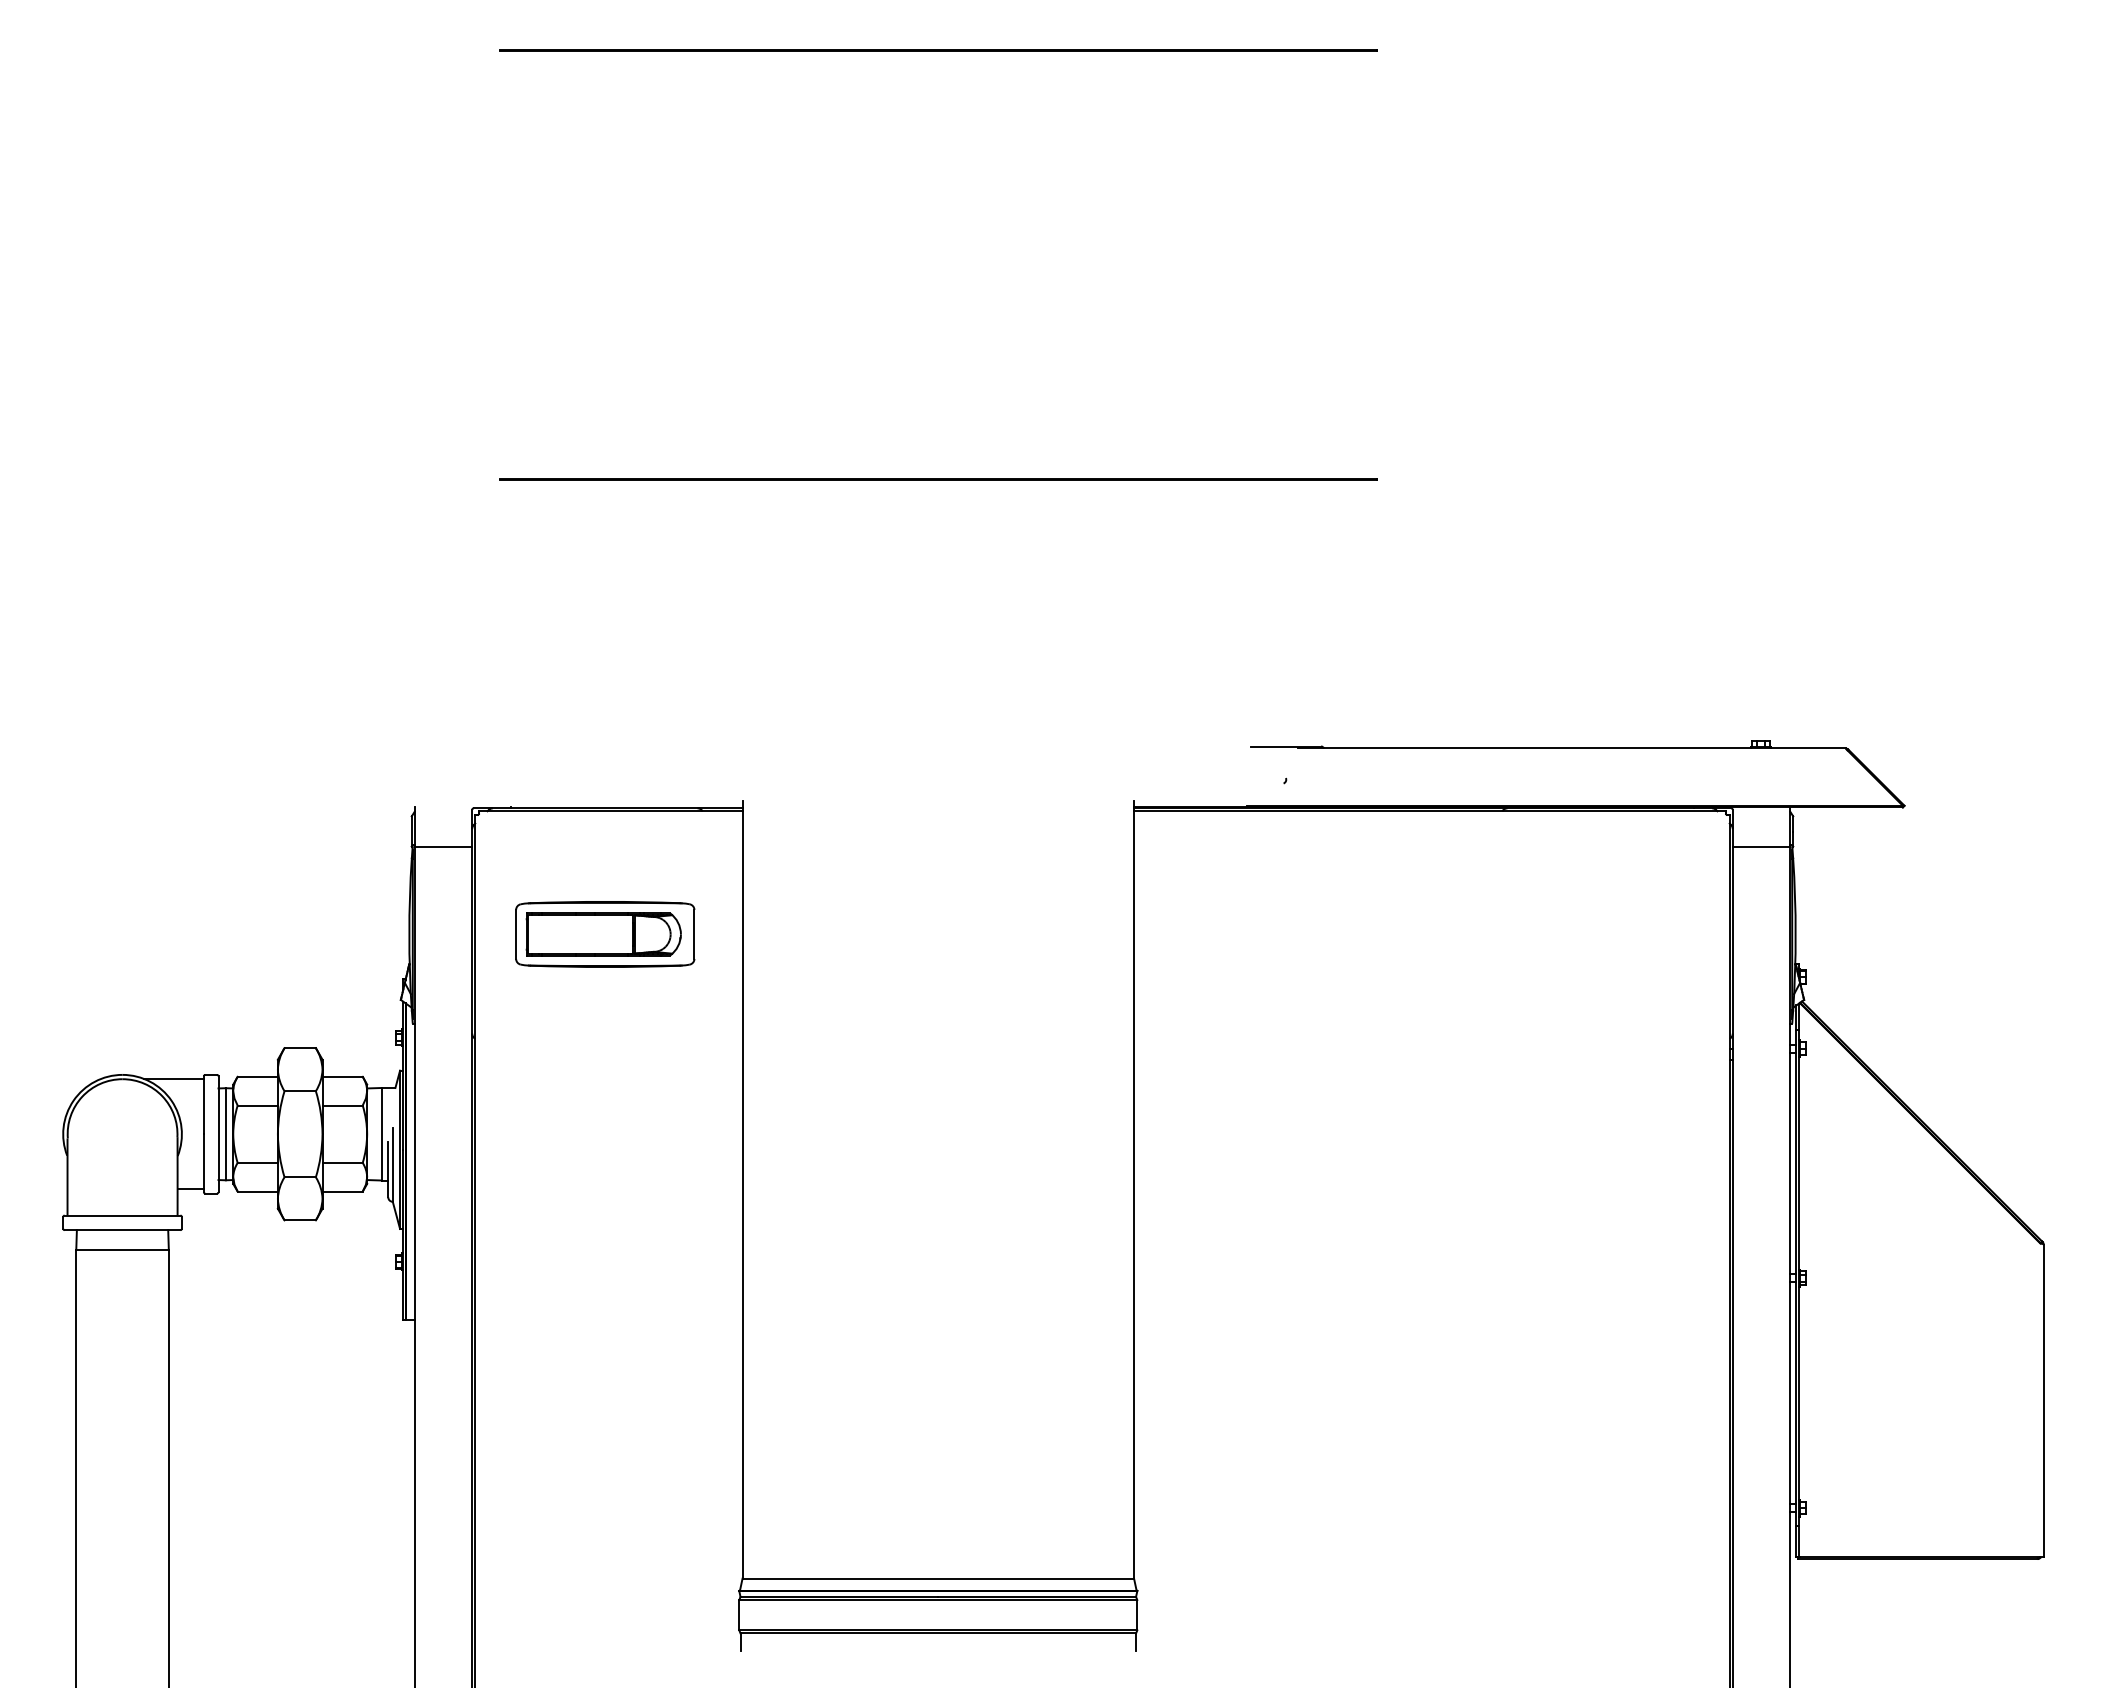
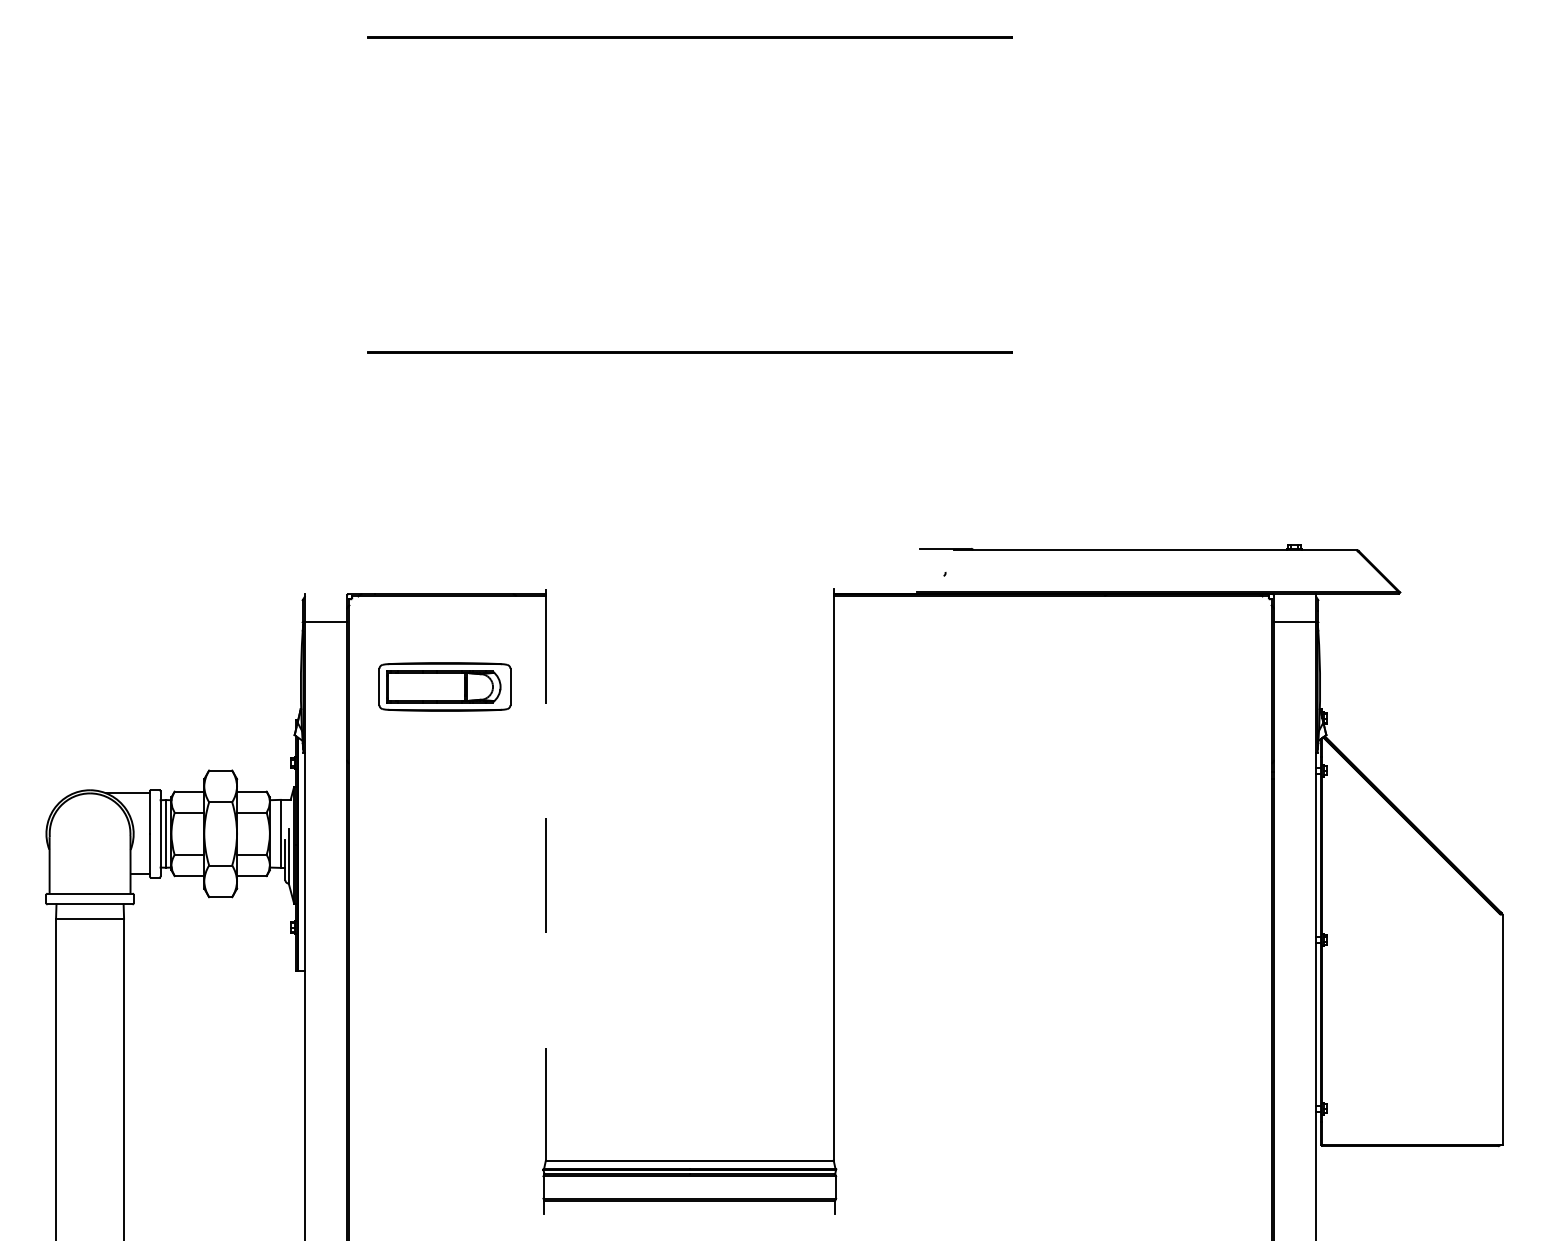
line: (742, 1190) -> (545, 875), solid -> dashed

